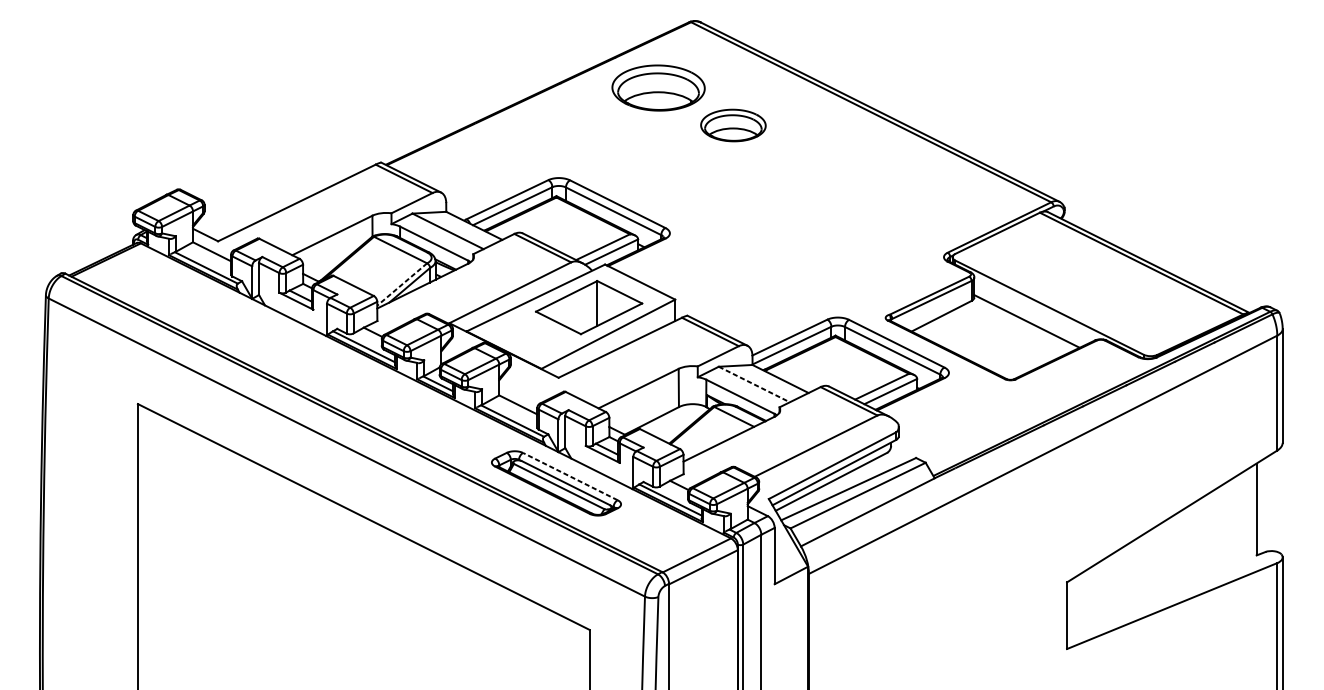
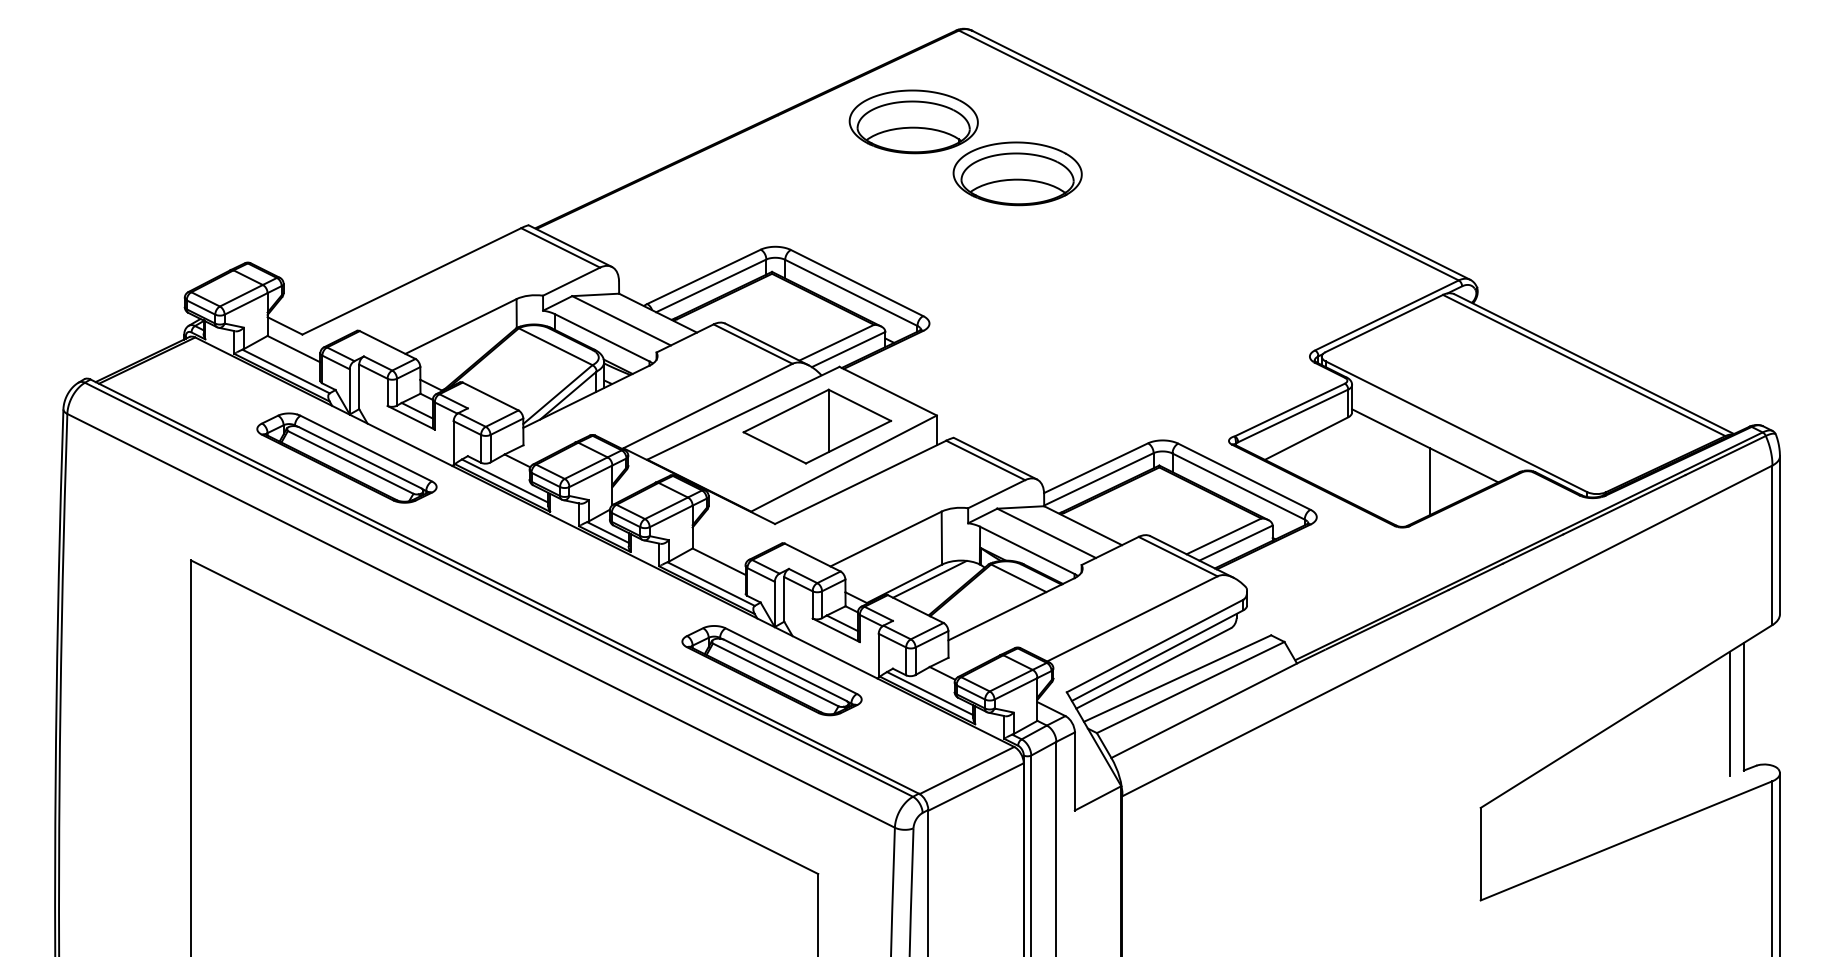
part: (733, 125) -> (1017, 173), size x1.43
line: (401, 284) -> (557, 394), dashed -> solid
part: (249, 329) -> (346, 457), added
line: (1030, 347) -> (1429, 481), added
line: (754, 384) -> (1047, 533), dashed -> solid
line: (669, 417) -> (929, 578), added
line: (569, 476) -> (790, 660), dashed -> solid
line: (1246, 514) -> (1729, 713), added

